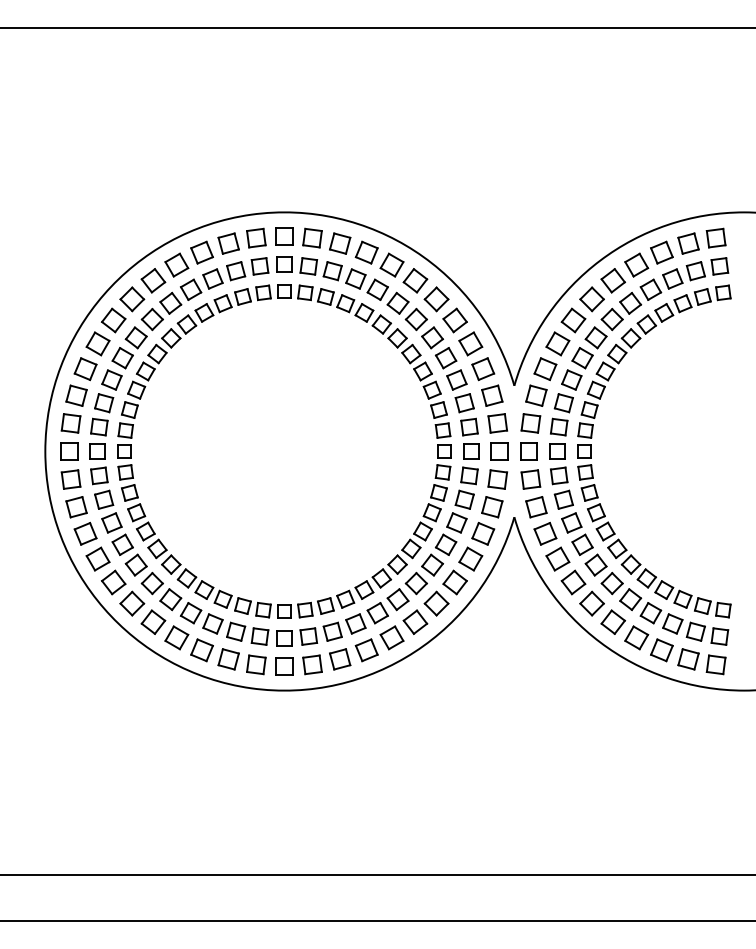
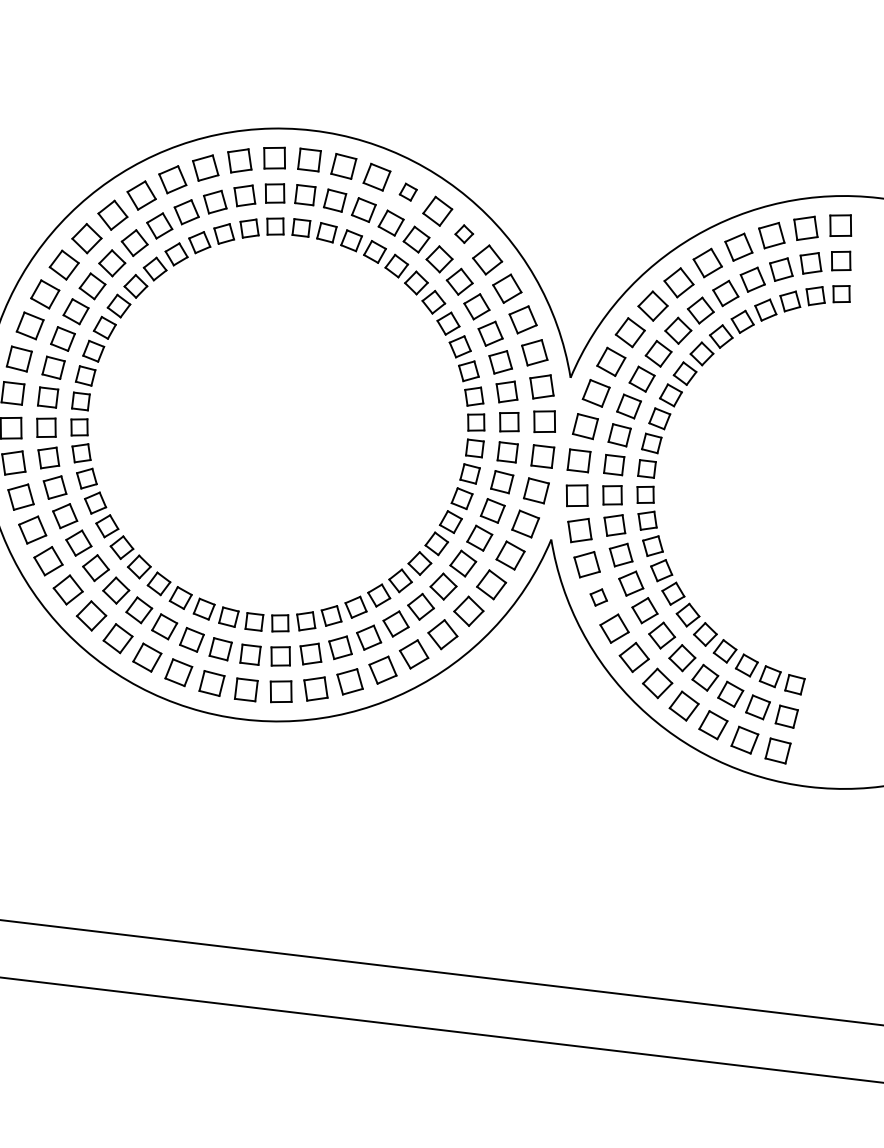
part: (366, 252) -> (408, 192), size x0.6
part: (415, 280) -> (464, 233), size x0.6
part: (557, 558) -> (598, 596), size x0.6

